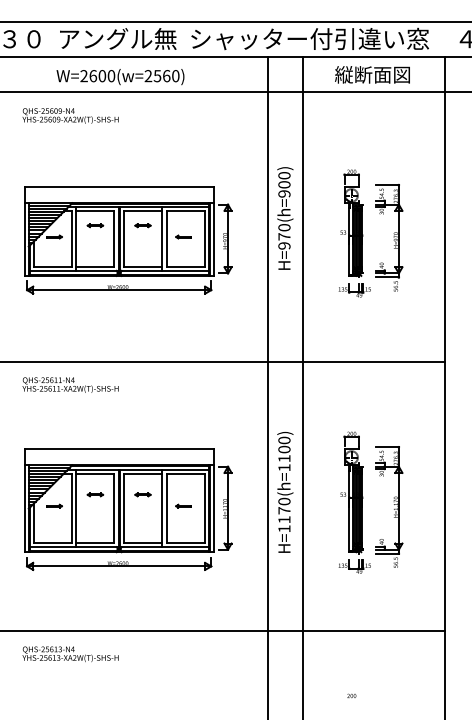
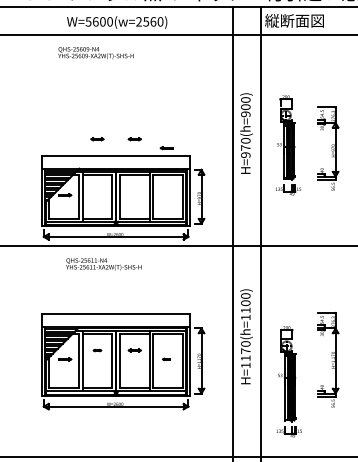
text: (372, 74) -> (294, 20), moved
text: (83, 76) -> (88, 22), W=2600(w=2560) -> W=5600(w=2560)
text: (70, 115) -> (95, 52), moved
part: (354, 233) -> (288, 145), moved
part: (128, 240) -> (123, 197), moved
text: (70, 384) -> (103, 263), moved
text: (285, 492) -> (246, 336), moved
part: (95, 494) -> (97, 350), size x0.6
part: (354, 502) -> (289, 381), moved
part: (183, 505) -> (166, 358), size x0.6

